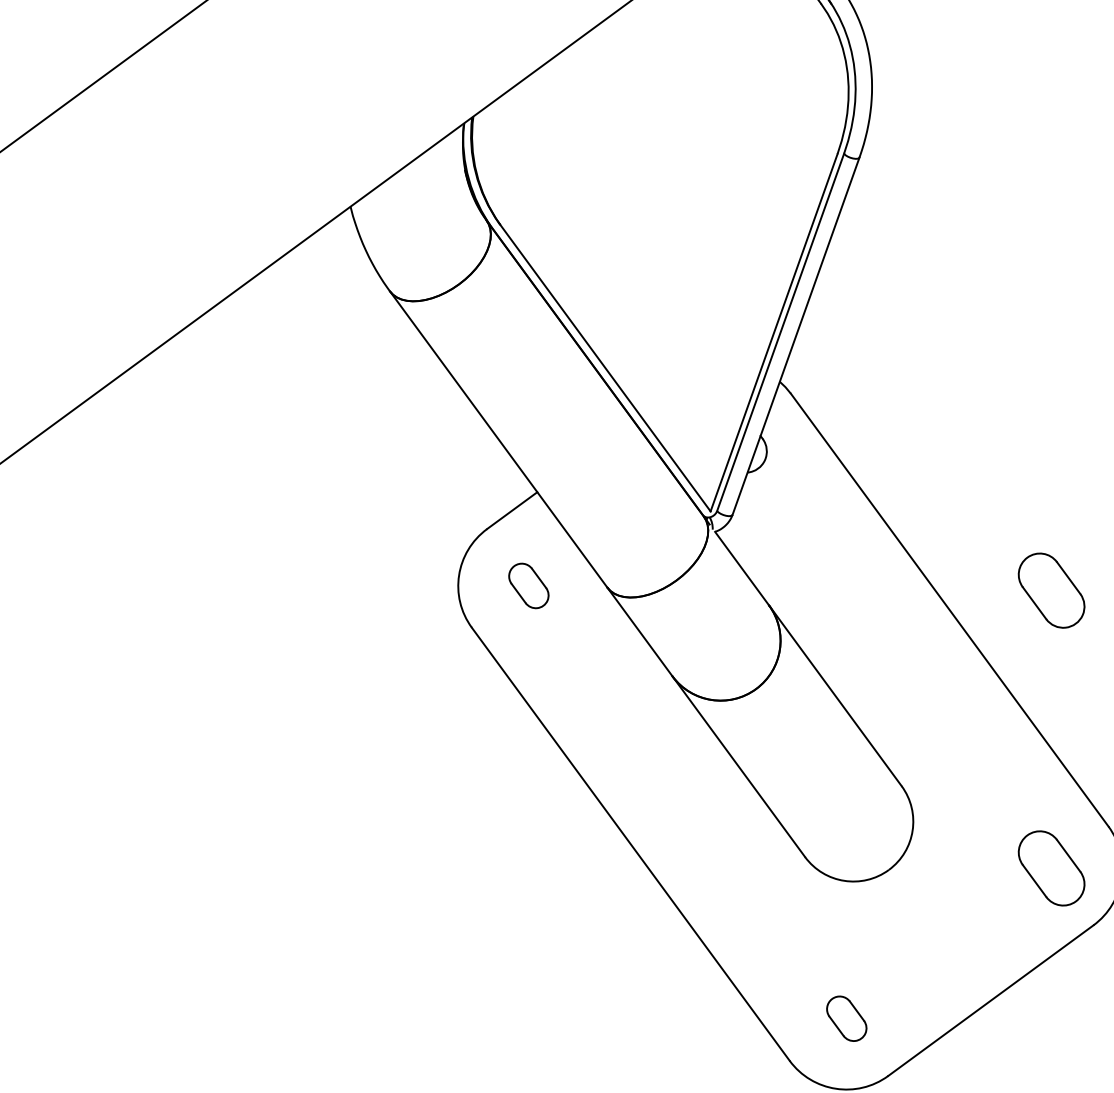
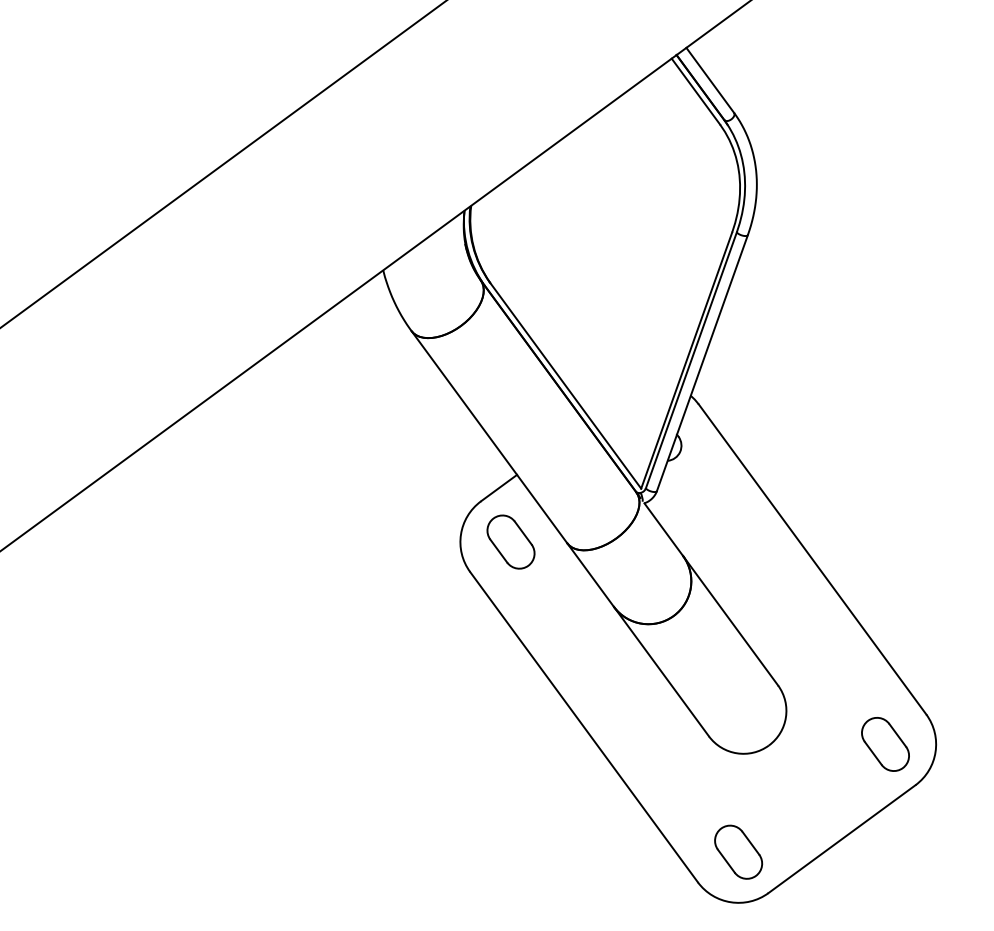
part: (528, 585) -> (510, 541), size x1.67
part: (1051, 590) -> (885, 545), removed
part: (846, 1017) -> (738, 851), size x1.67

